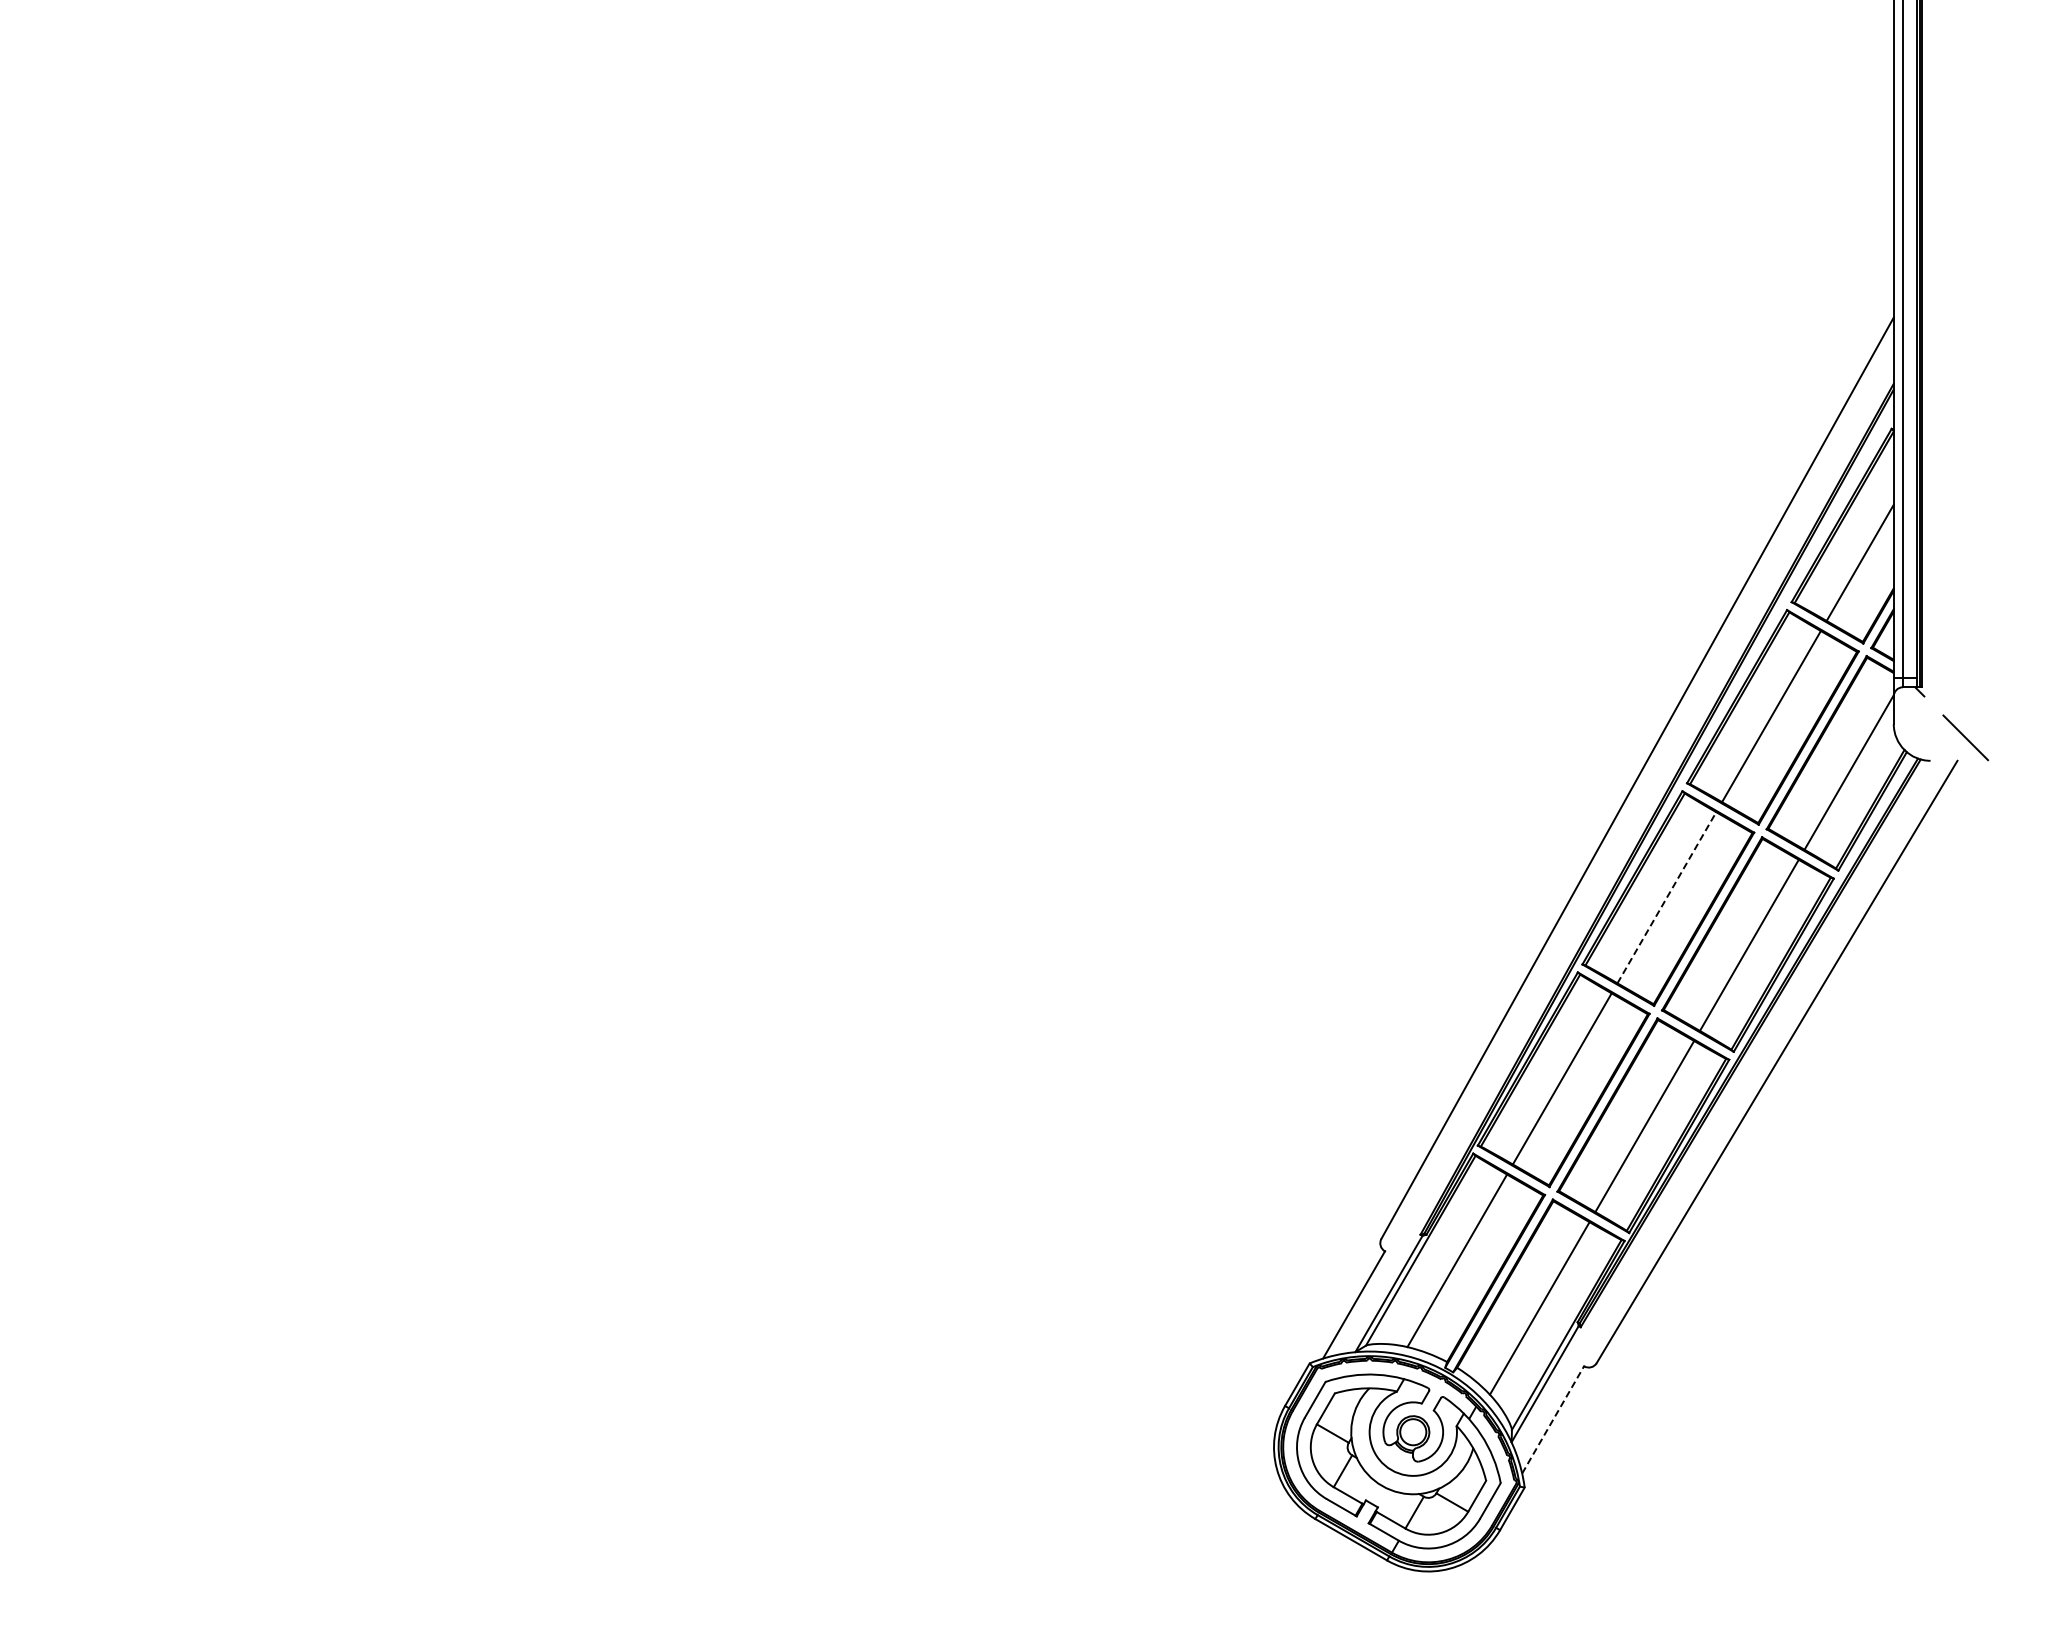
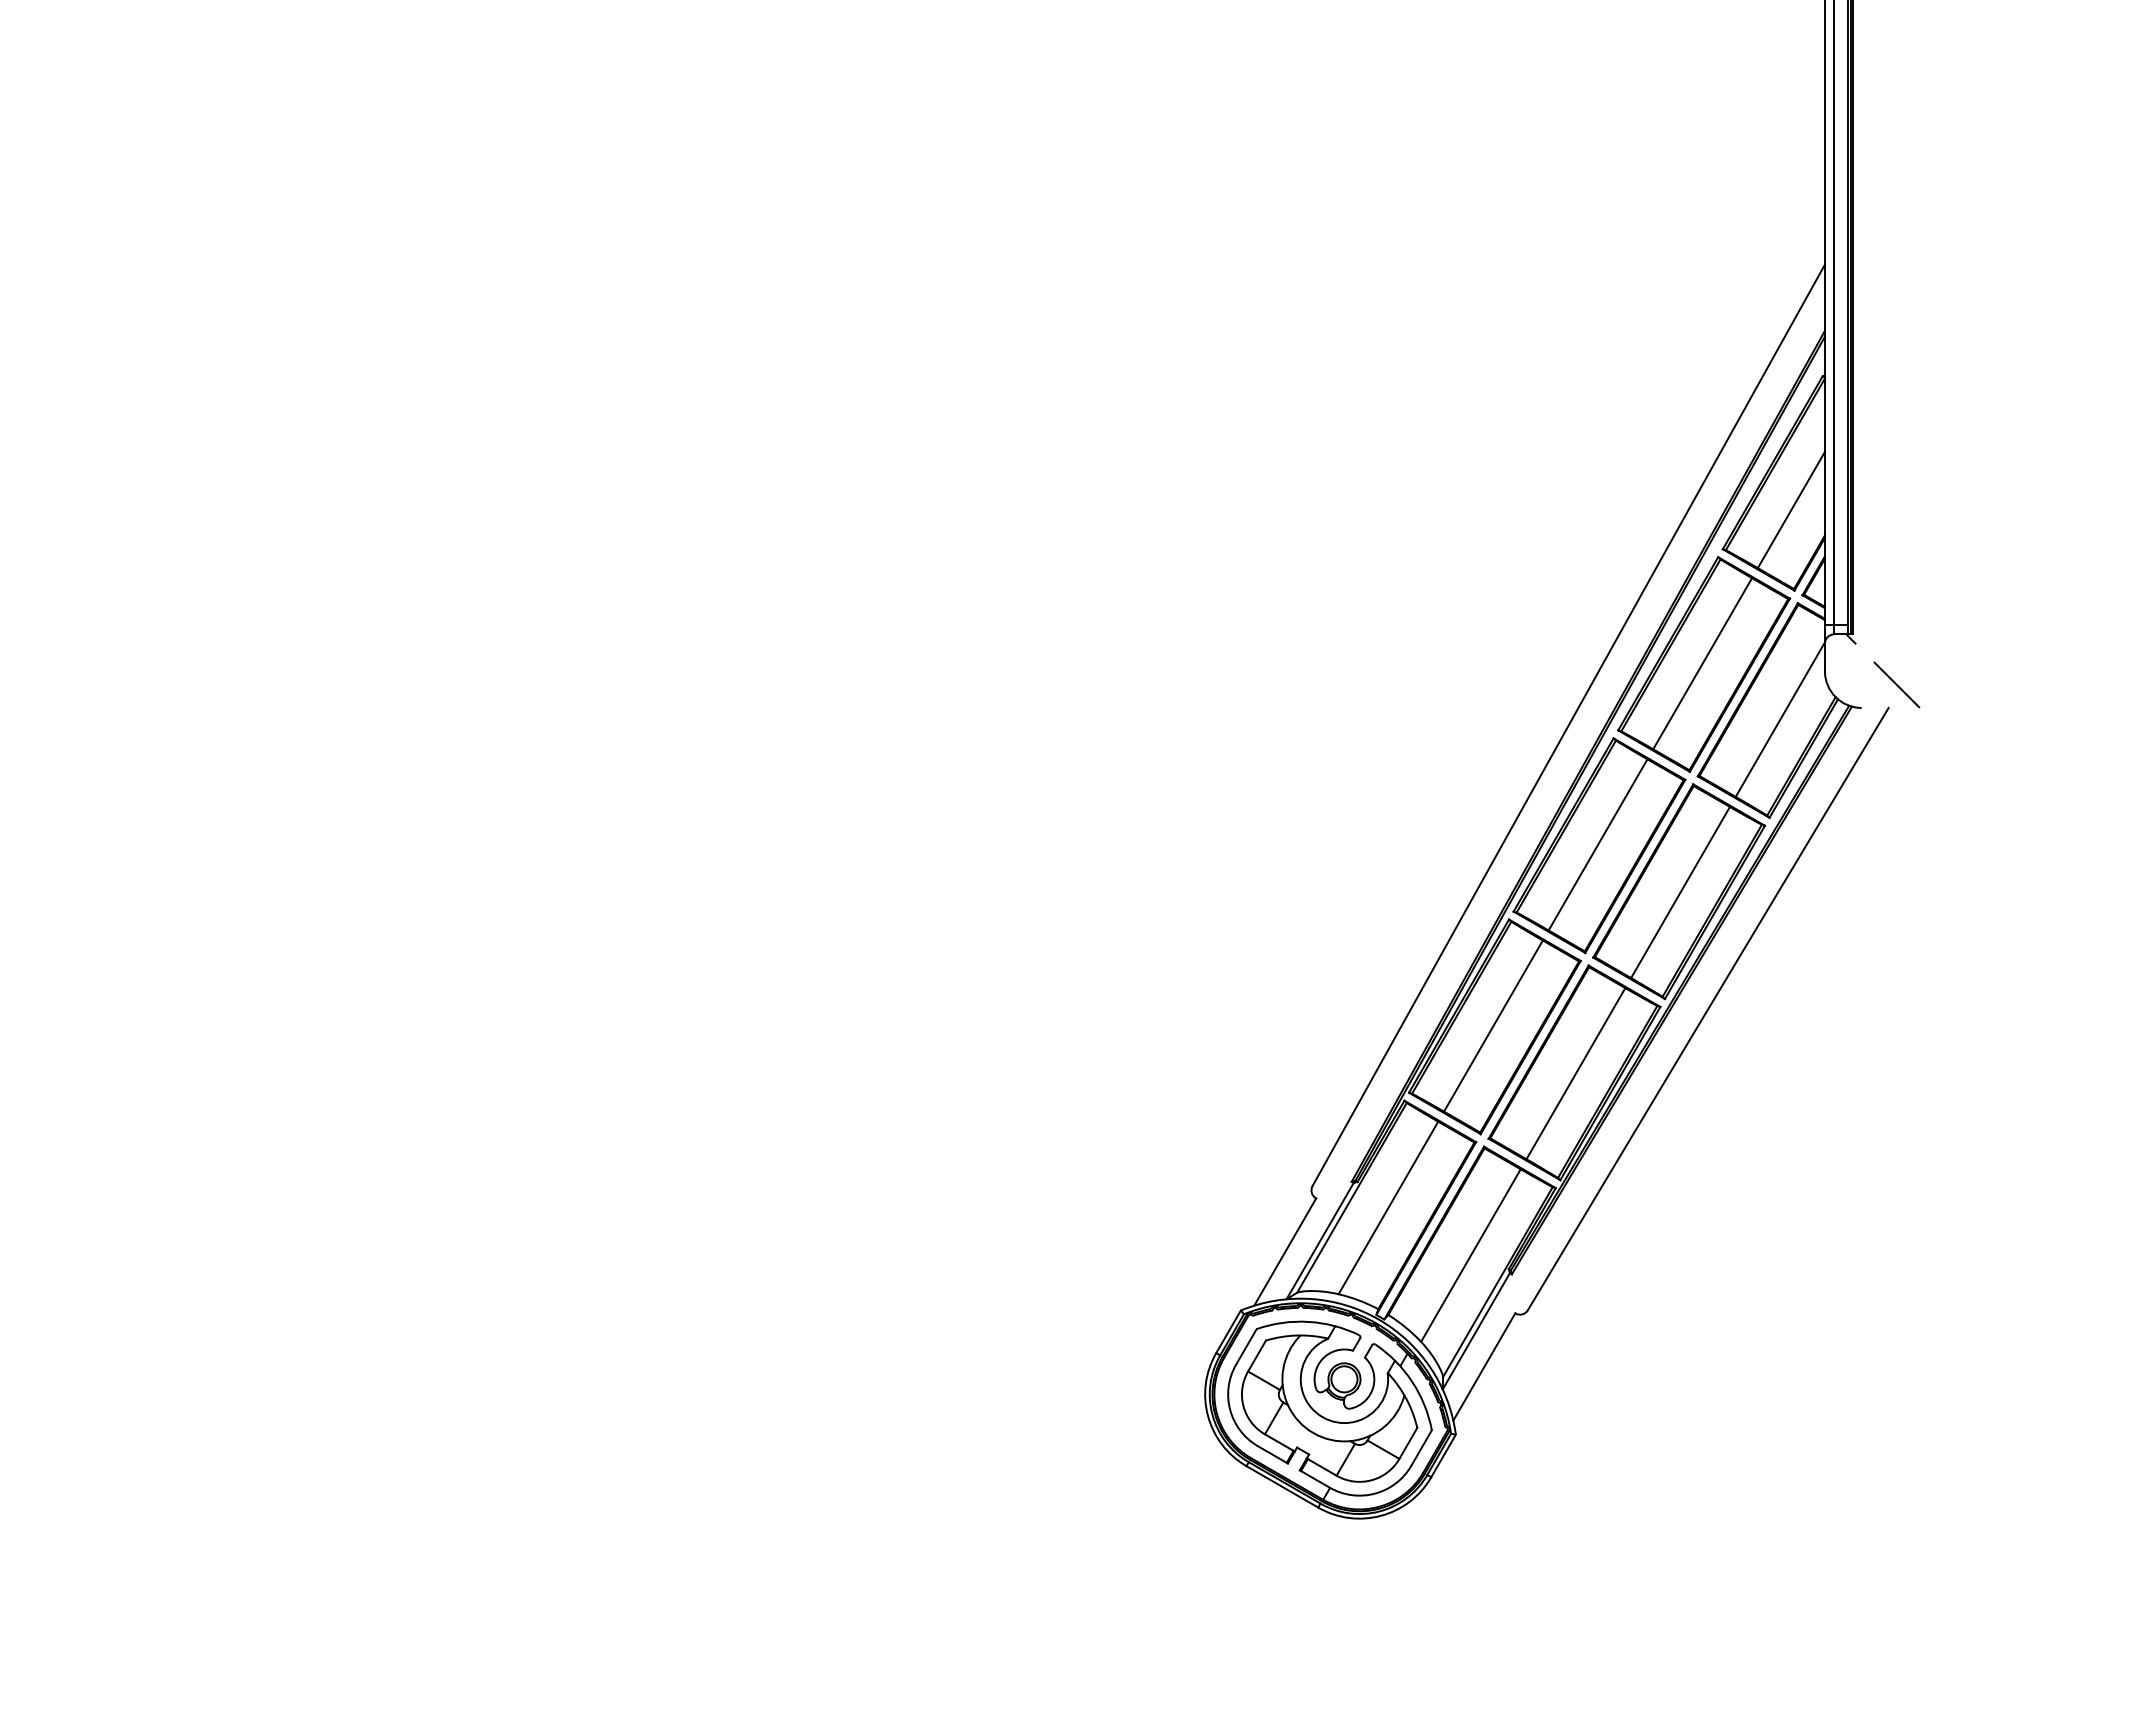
line: (1667, 897) -> (1598, 844), dashed -> solid
line: (1553, 1420) -> (1484, 1367), dashed -> solid

